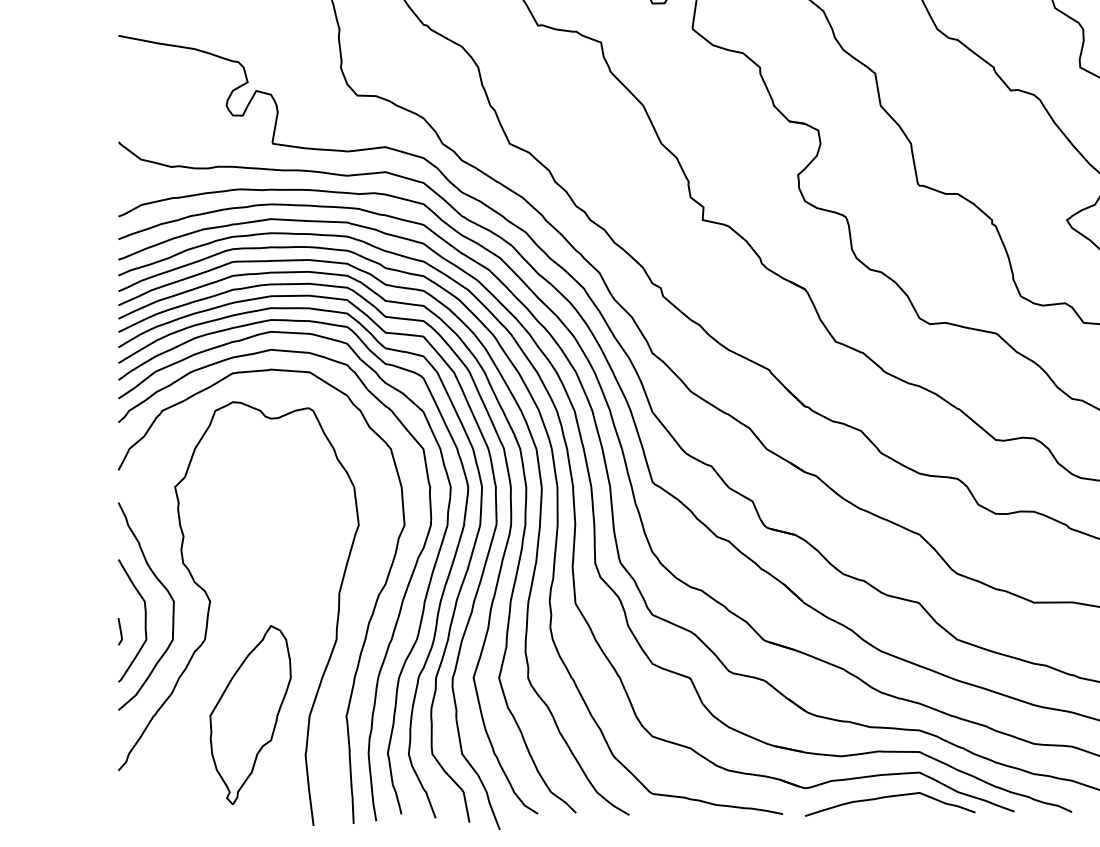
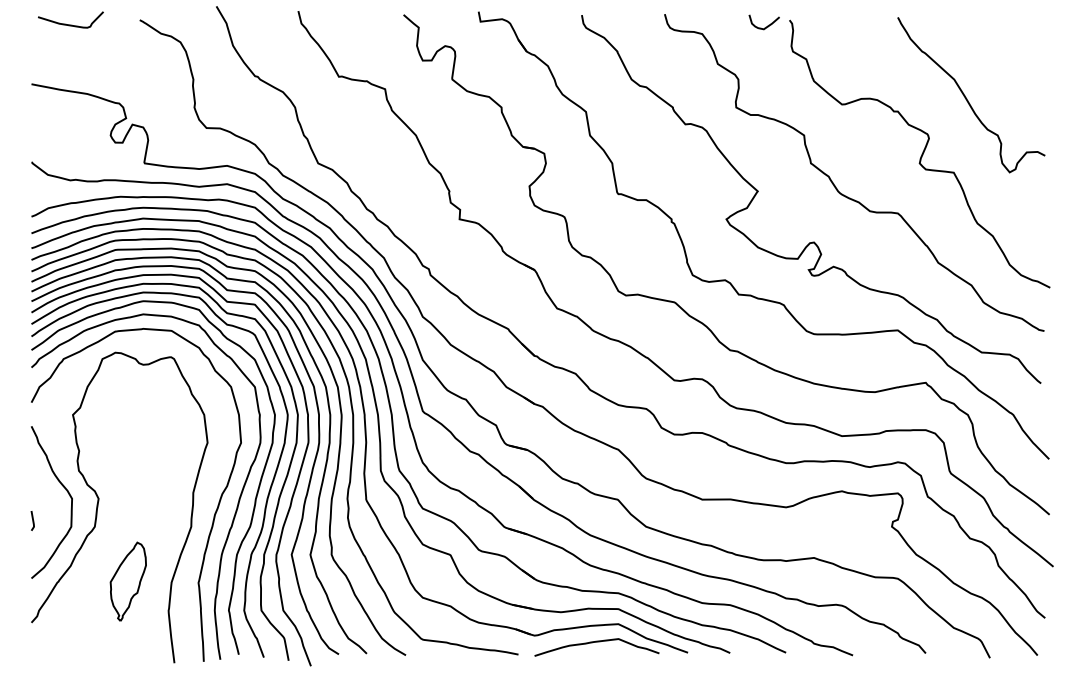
curve: (144, 620) -> (50, 512), removed
part: (250, 714) -> (128, 581), size x0.6

